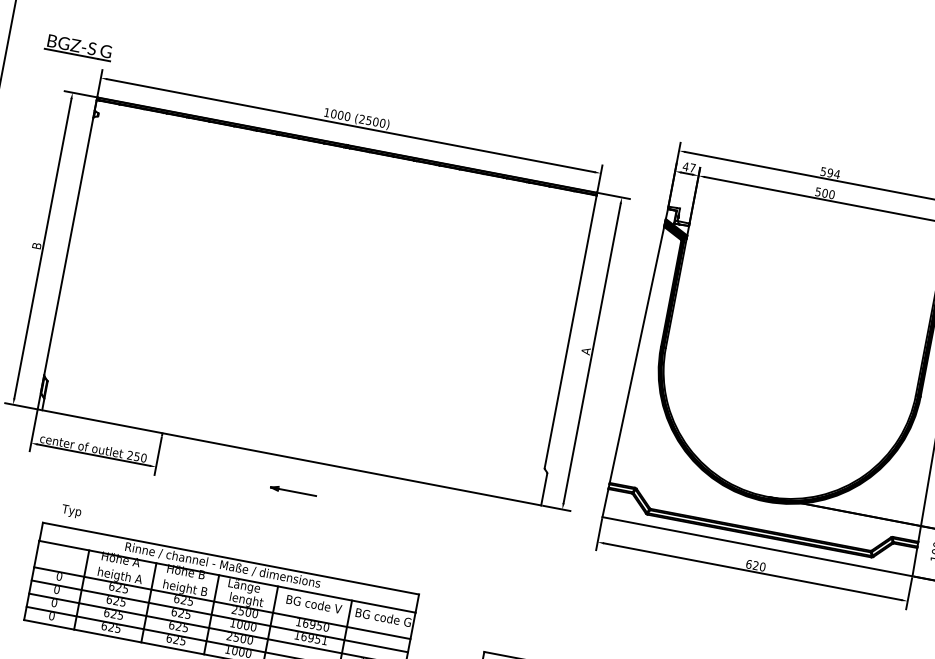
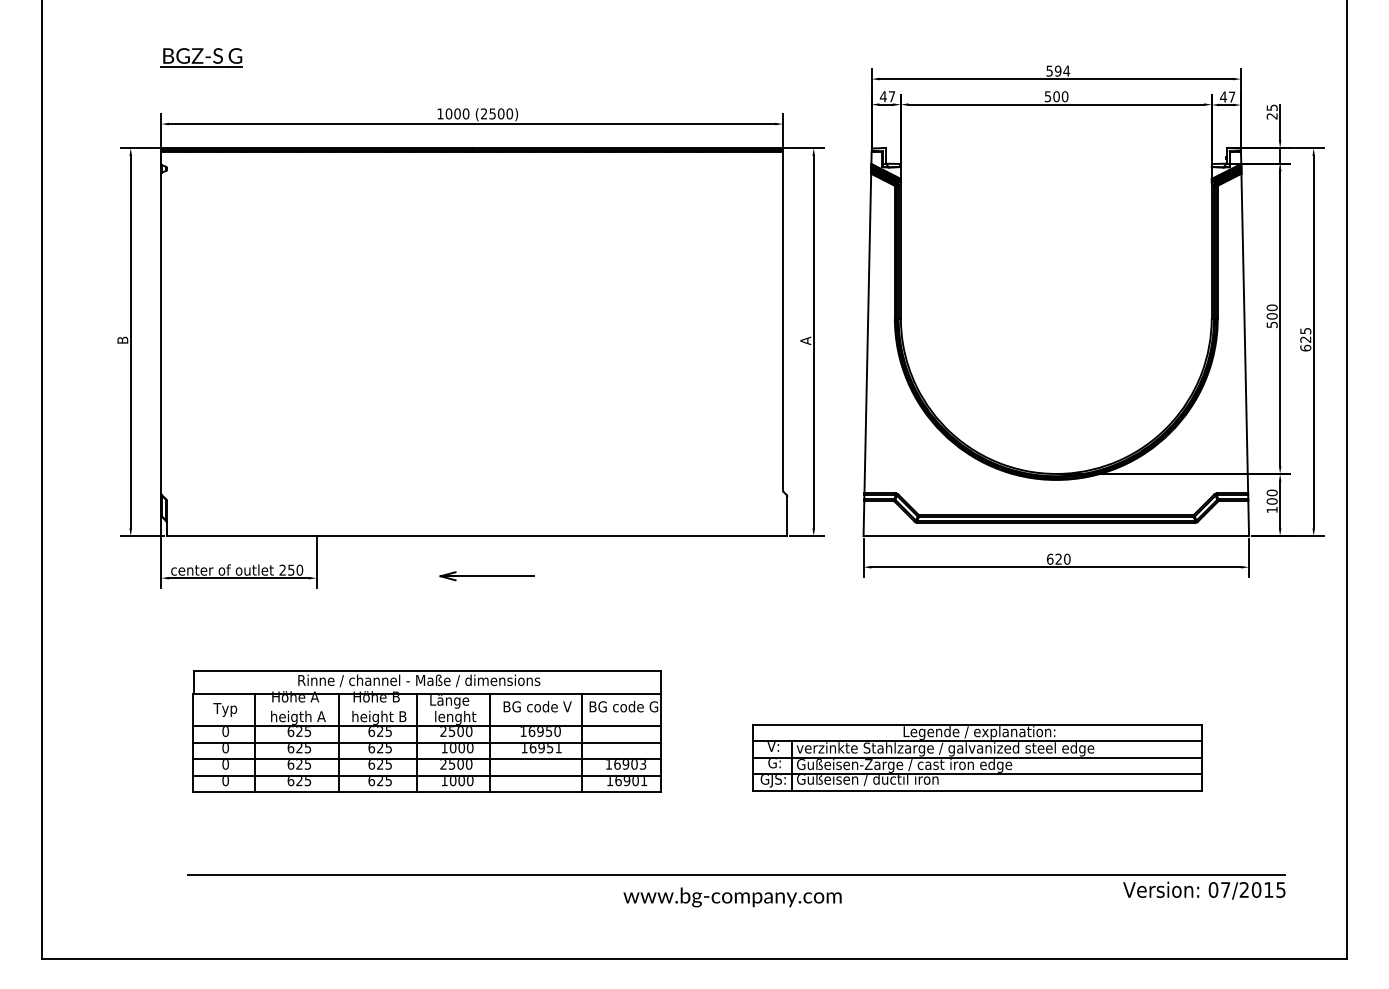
part: (78, 47) -> (201, 57), moved
part: (293, 491) -> (486, 576), size x1.67
text: (71, 511) -> (225, 709), moved

